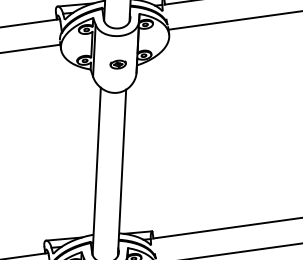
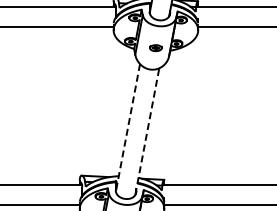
line: (97, 170) -> (128, 127), solid -> dashed
line: (122, 172) -> (147, 131), solid -> dashed

